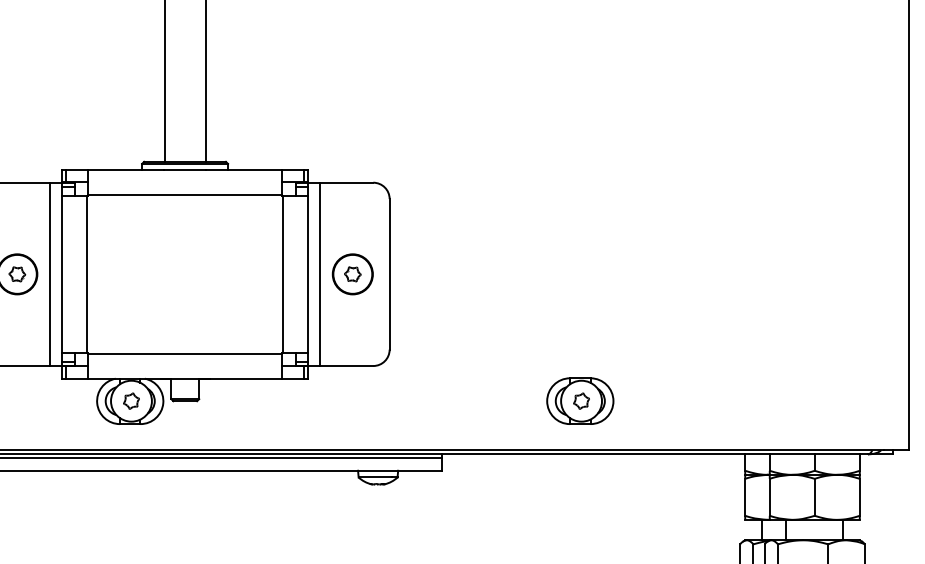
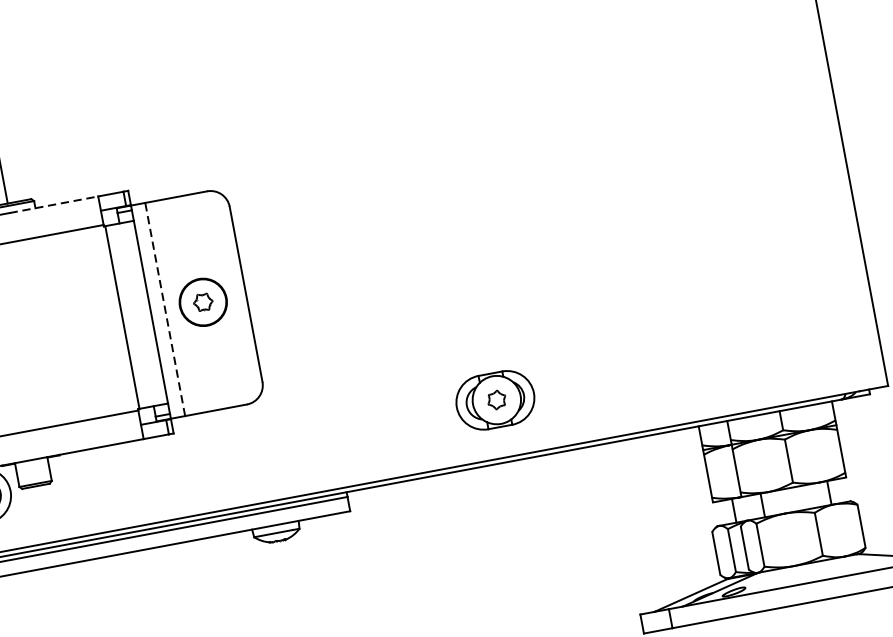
line: (244, 170) -> (54, 205), solid -> dashed
line: (320, 274) -> (165, 309), solid -> dashed

